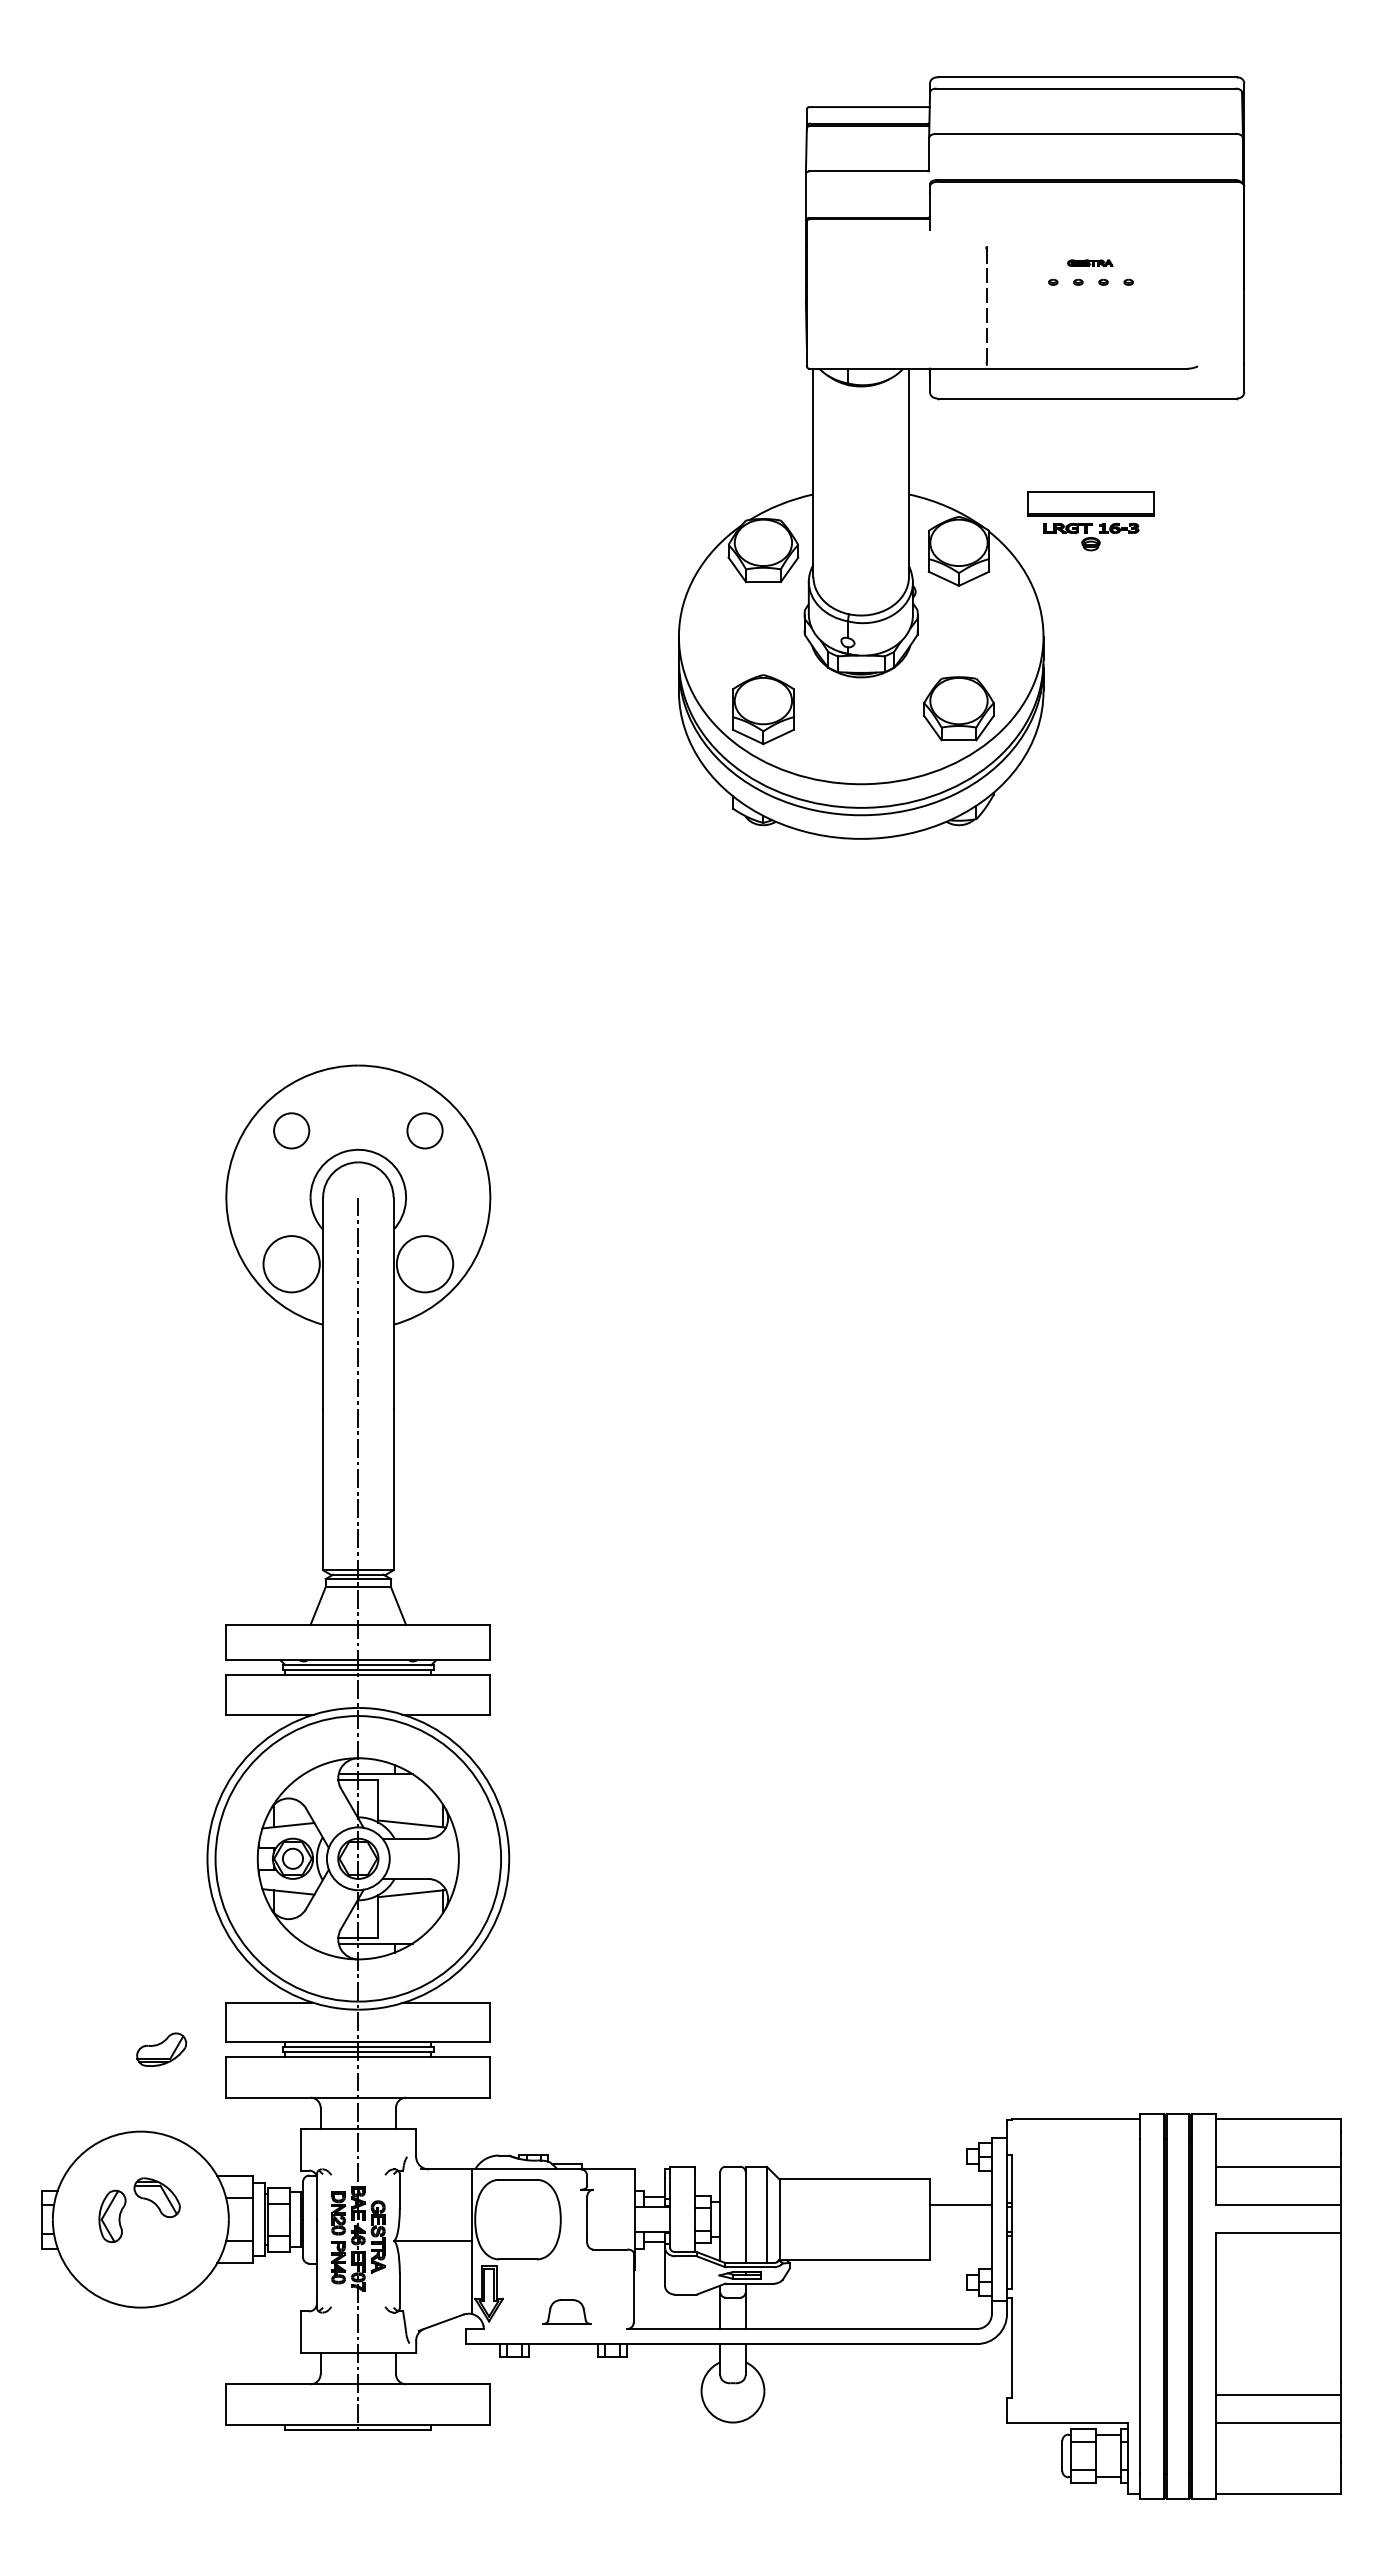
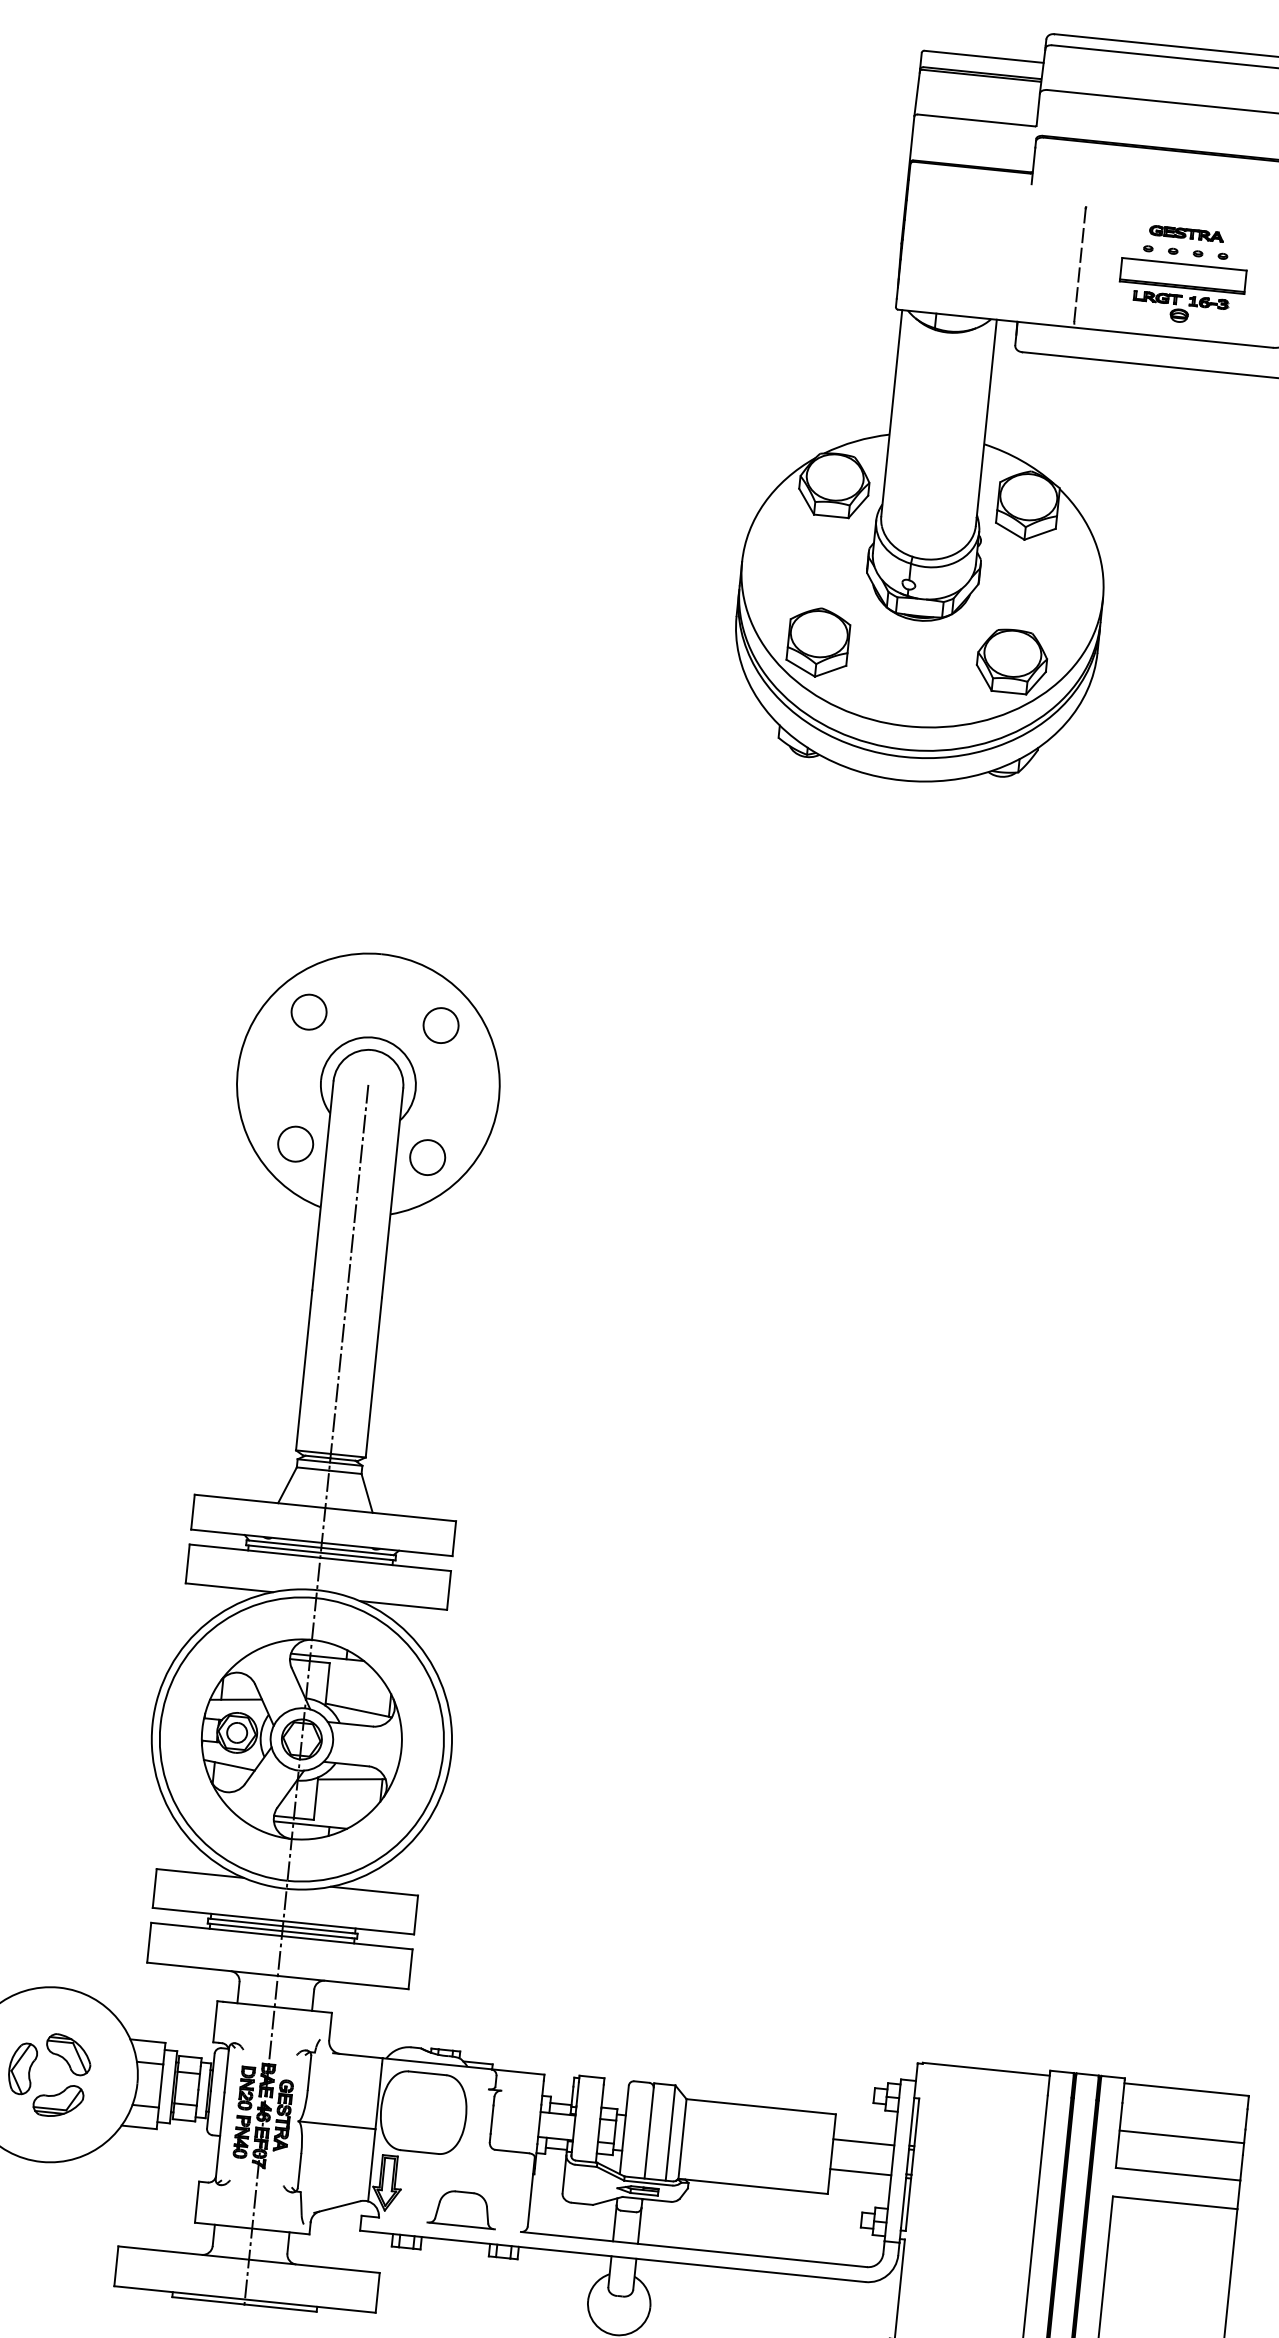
part: (1090, 262) -> (1187, 232), size x1.67
part: (1090, 521) -> (1181, 293), moved
circle: (291, 1263) -> (295, 1143), size x0.62
circle: (424, 1263) -> (427, 1156), size x0.62
part: (161, 2049) -> (58, 2100), moved
line: (960, 2234) -> (860, 2171), added
part: (566, 2311) -> (462, 2208), size x1.43

